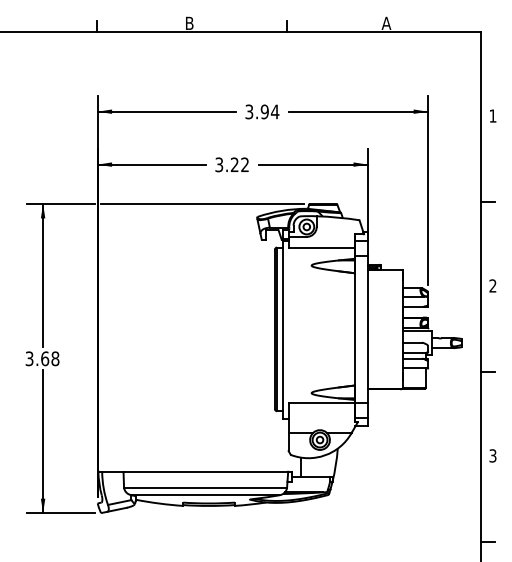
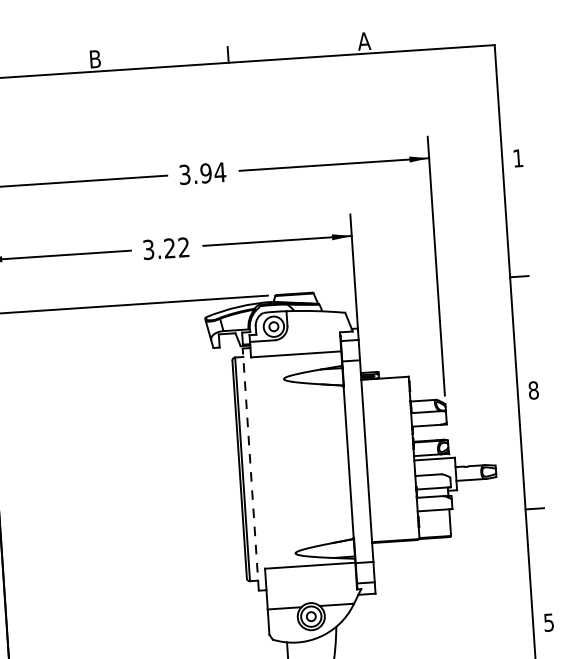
text: (492, 285) -> (532, 389), 2 -> 8
line: (283, 329) -> (251, 468), solid -> dashed
text: (492, 455) -> (548, 622), 3 -> 5

